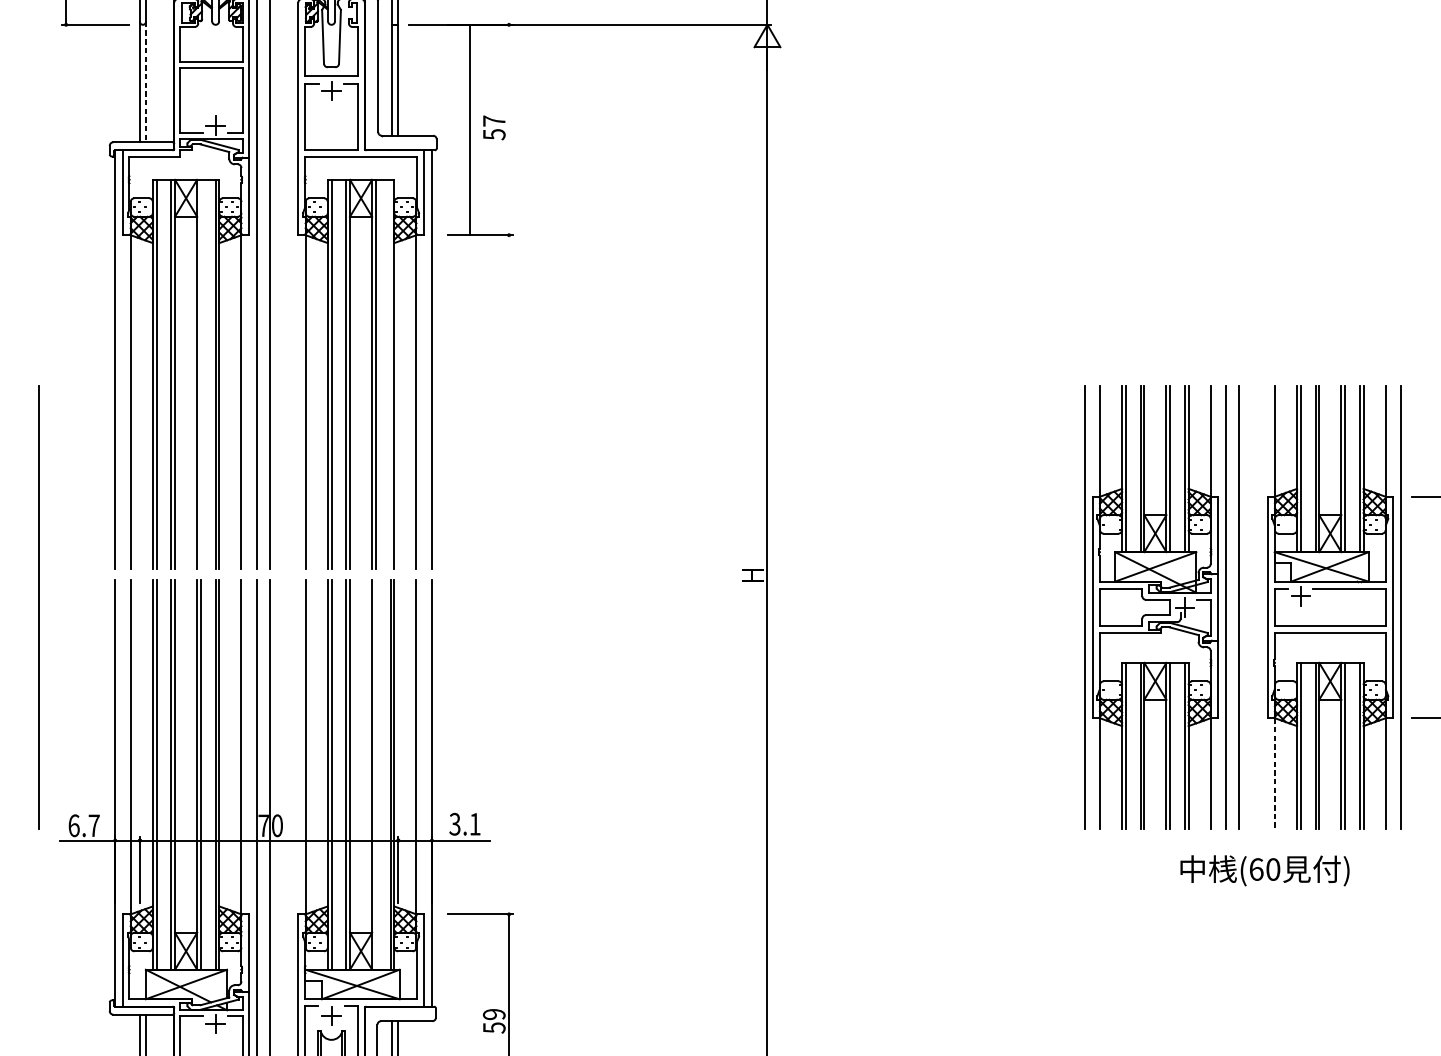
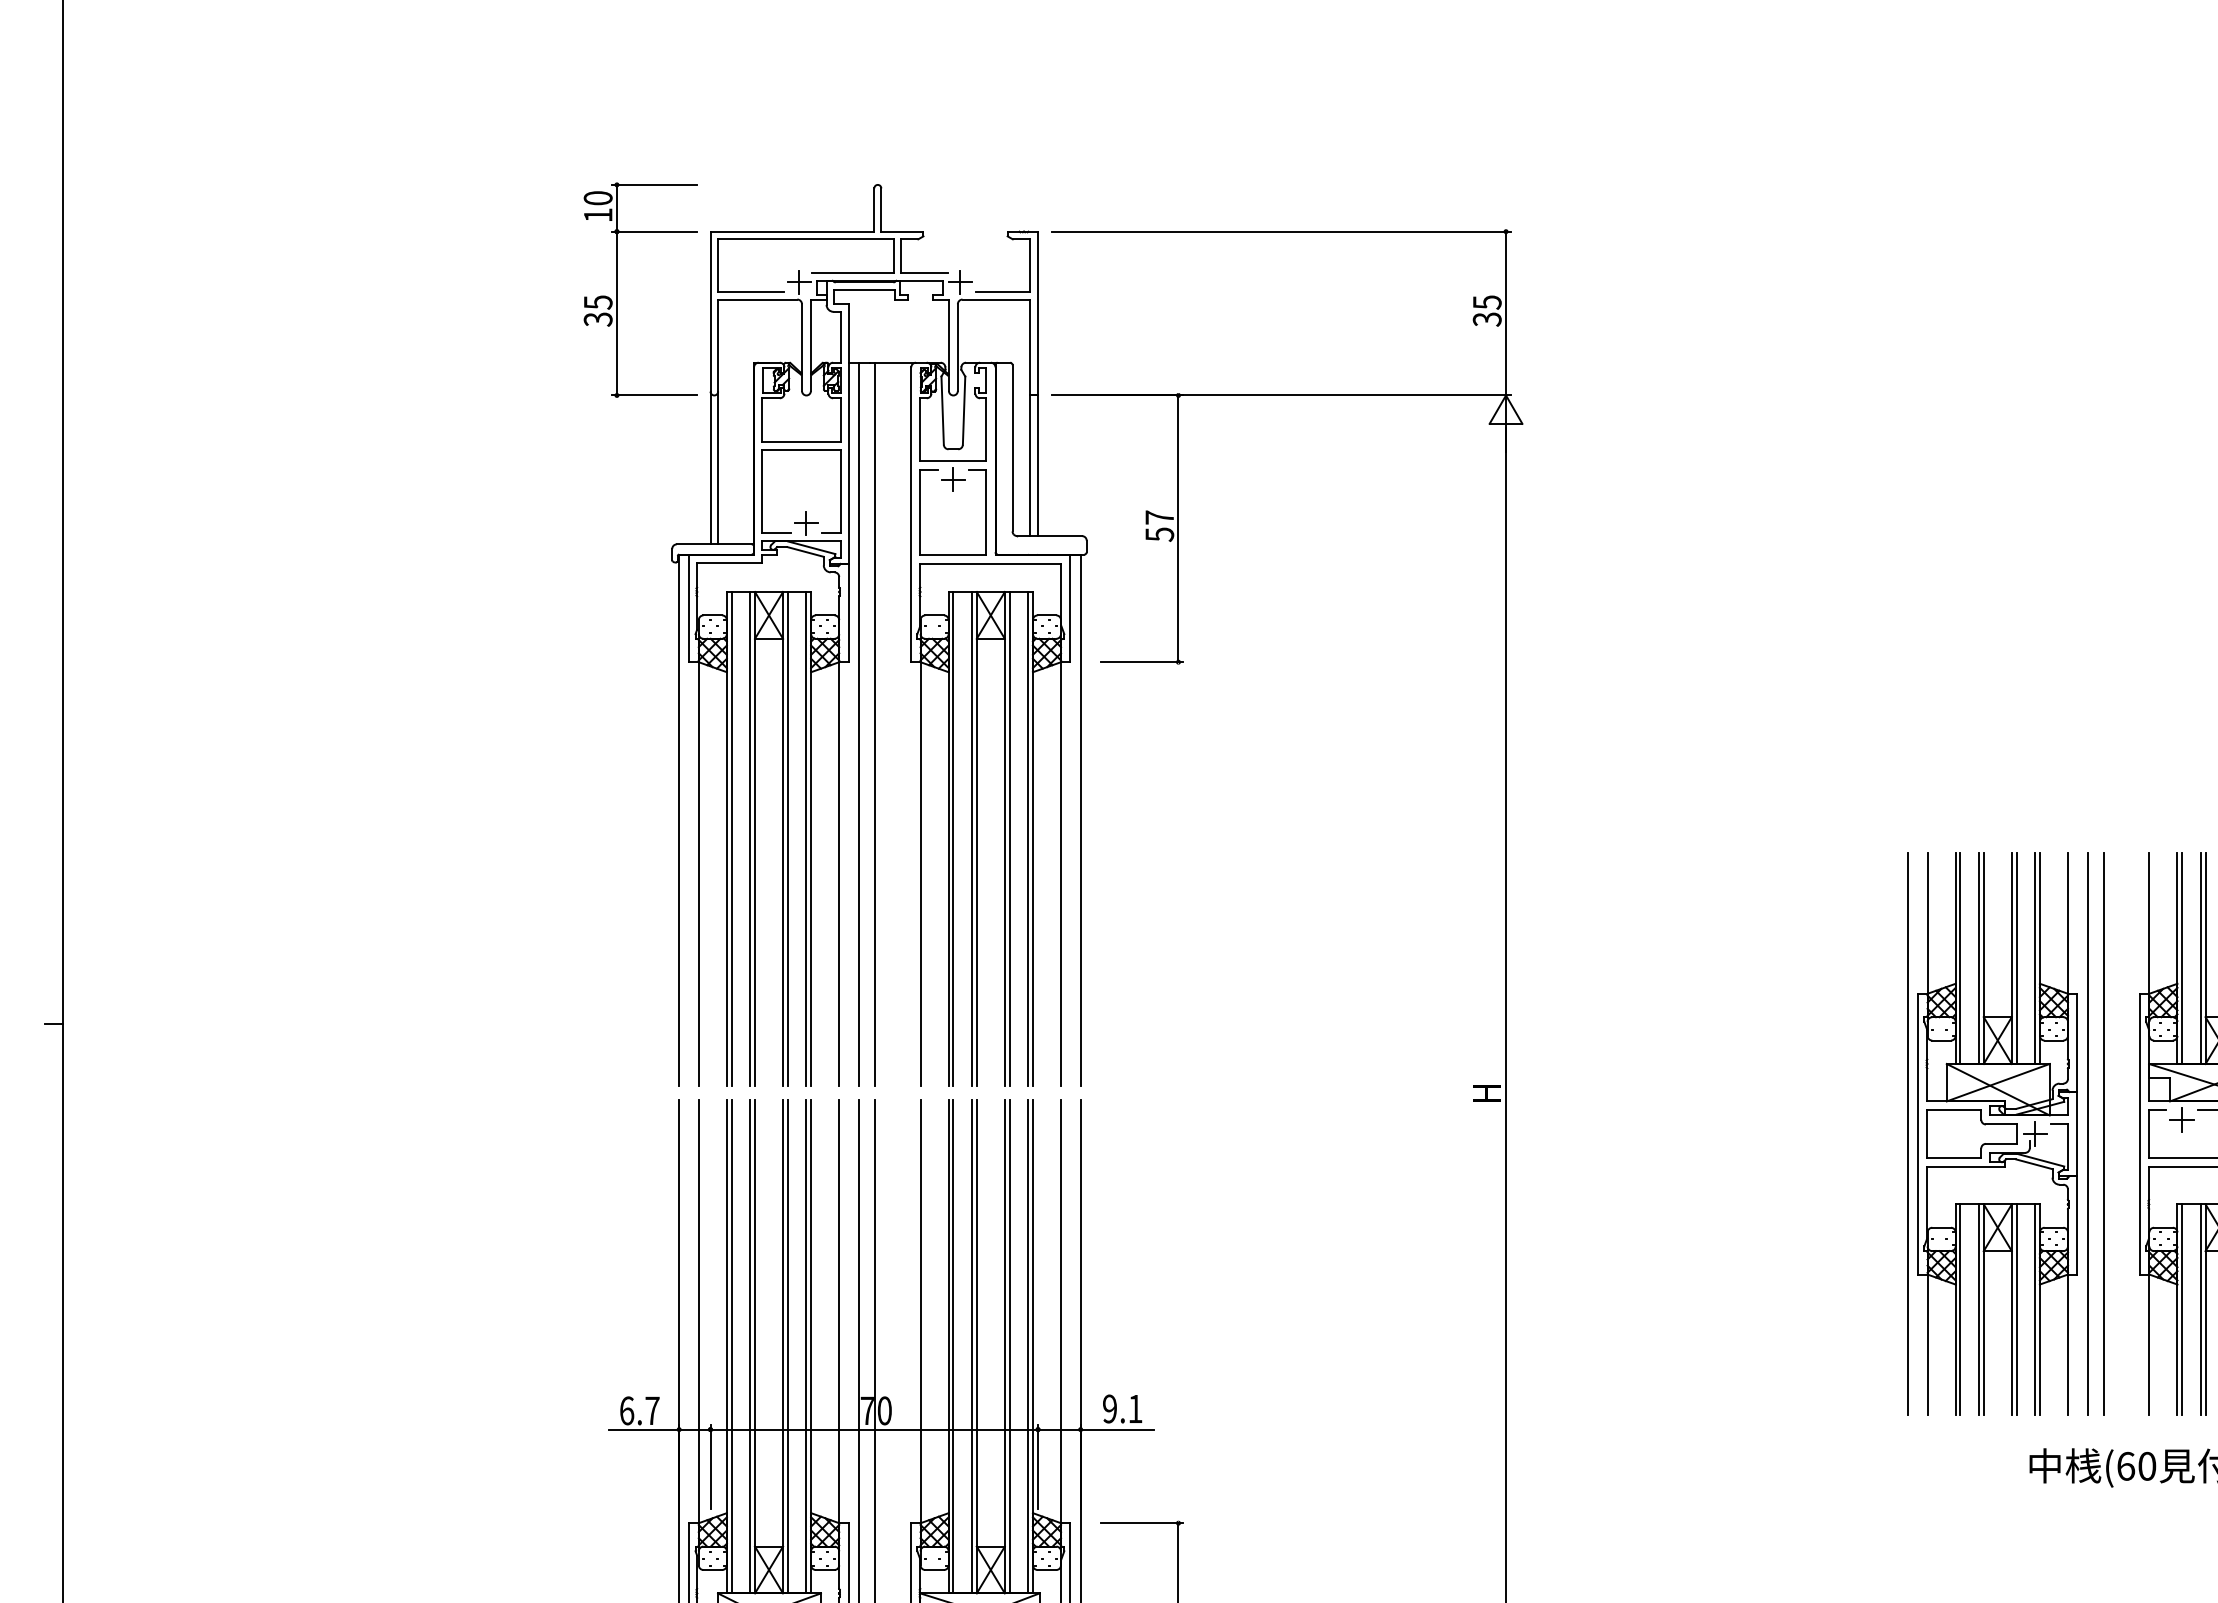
line: (146, 82) -> (718, 468), dashed -> solid
line: (470, 129) -> (1178, 528), moved
line: (200, 374) -> (787, 838), added
line: (390, 374) -> (1028, 838), added
line: (38, 606) -> (582, 1133), removed
line: (375, 774) -> (1009, 1346), added
line: (1275, 774) -> (2149, 1345), dashed -> solid
text: (454, 823) -> (1109, 1408), 3.1 -> 9.1

